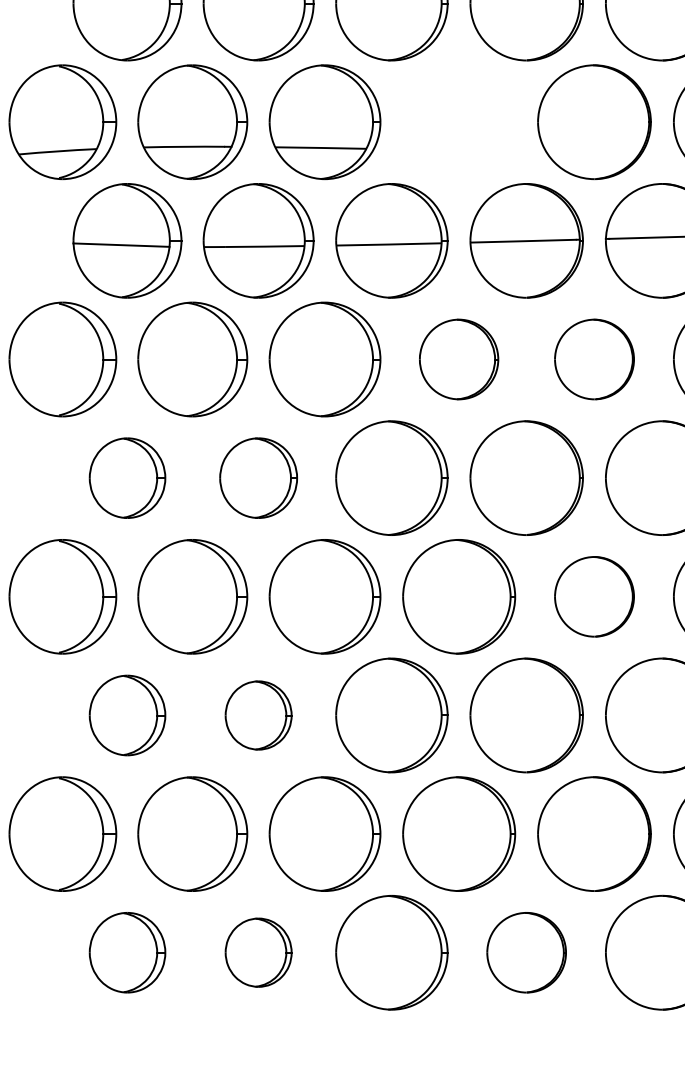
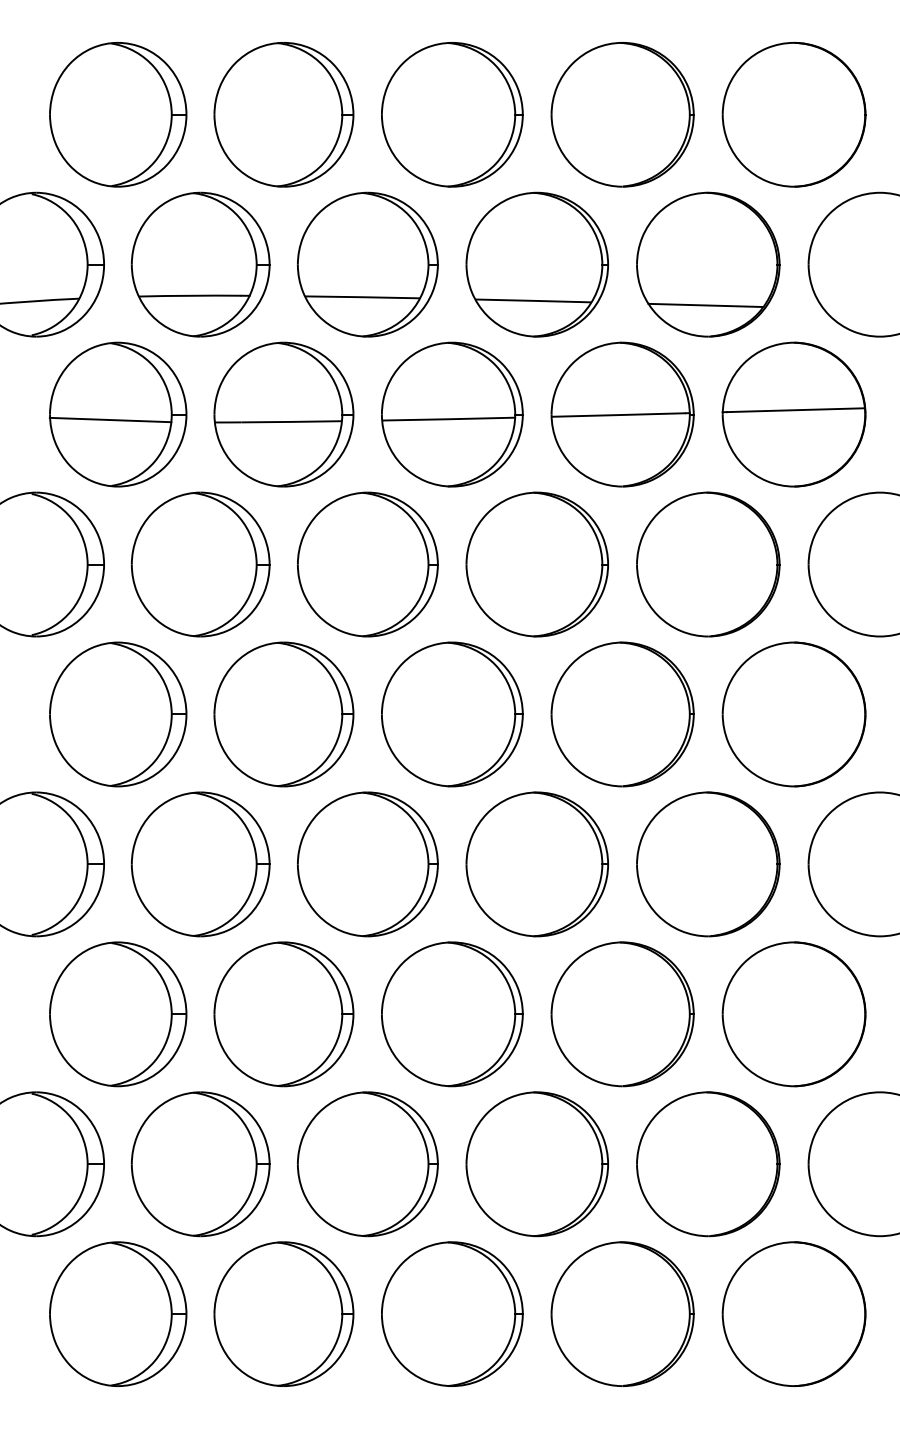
part: (458, 122) -> (536, 264), added
line: (592, 154) -> (705, 305), added
part: (458, 359) -> (536, 564), size x1.43
part: (594, 359) -> (708, 564), size x1.43
part: (127, 478) -> (118, 714), size x1.43
part: (258, 478) -> (283, 714), size x1.43
part: (594, 596) -> (708, 864), size x1.43
part: (127, 715) -> (118, 1014), size x1.43
part: (258, 715) -> (283, 1014), size x1.67
part: (127, 952) -> (118, 1313), size x1.43
part: (258, 952) -> (283, 1313), size x1.67
part: (526, 952) -> (622, 1313), size x1.43

